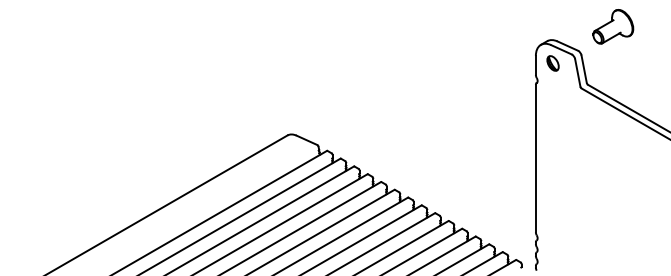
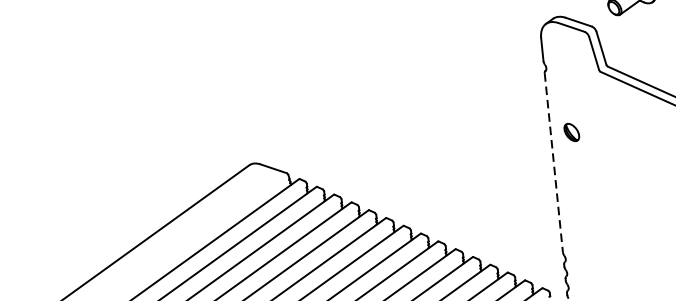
part: (552, 63) -> (571, 132), moved
line: (535, 158) -> (553, 162), solid -> dashed

